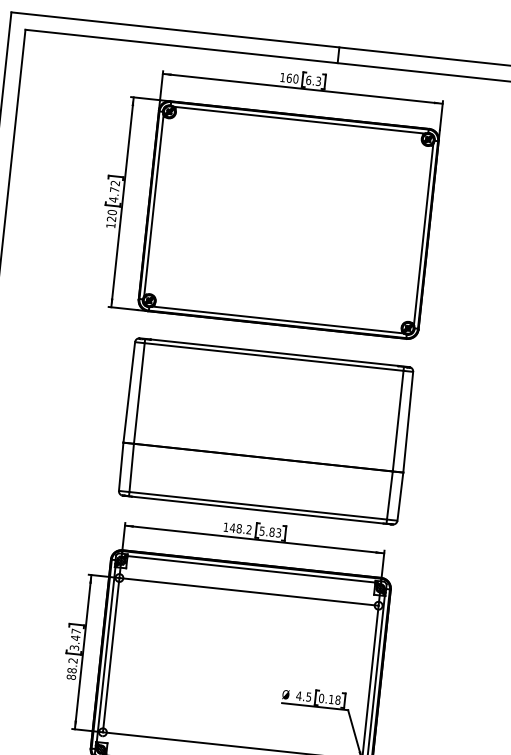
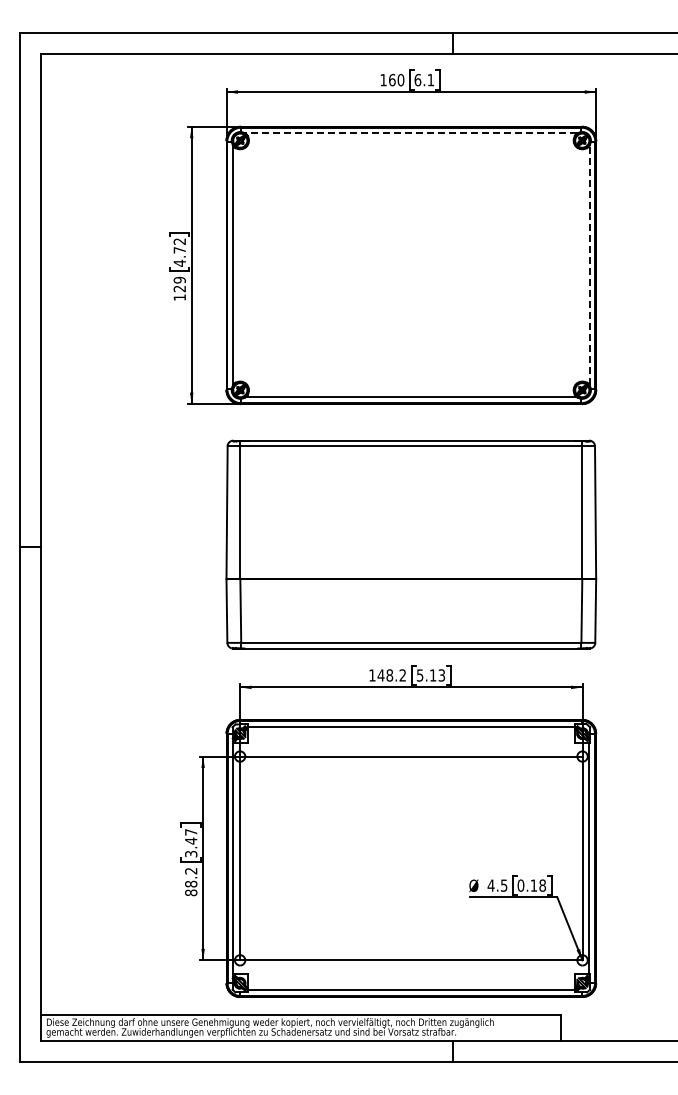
text: (318, 80) -> (430, 79), 6.3 -> 6.1
line: (299, 120) -> (411, 133), solid -> dashed
text: (112, 212) -> (179, 280), 120 -> 129
line: (423, 234) -> (589, 265), solid -> dashed
text: (271, 532) -> (432, 675), 5.83 -> 5.13

